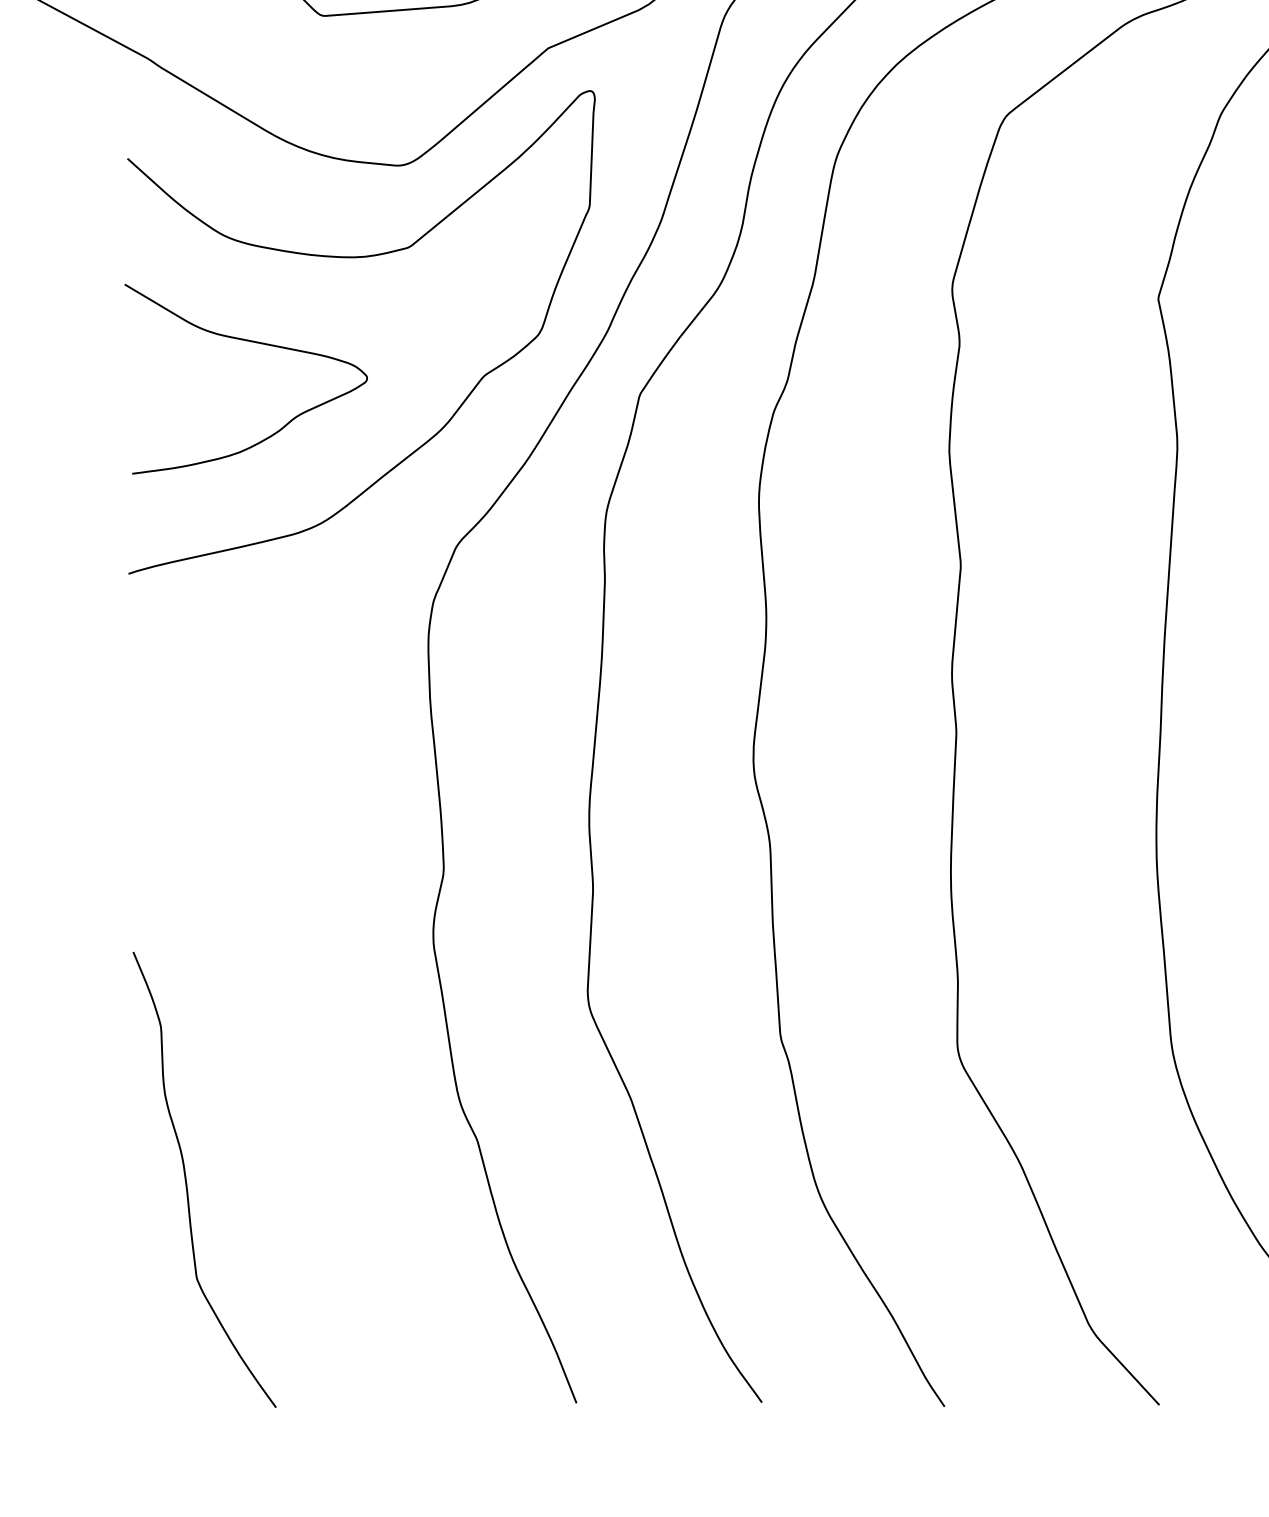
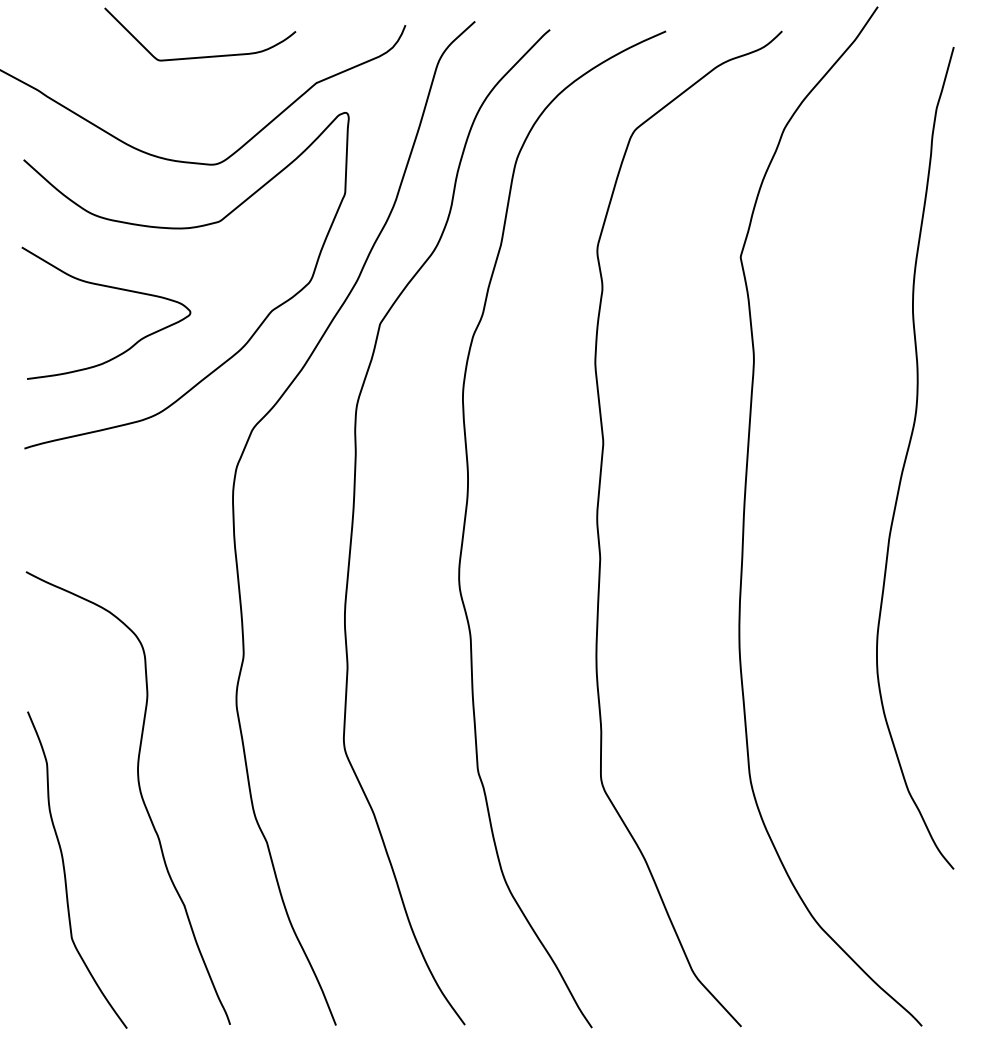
curve: (293, 1068) -> (139, 792), added

